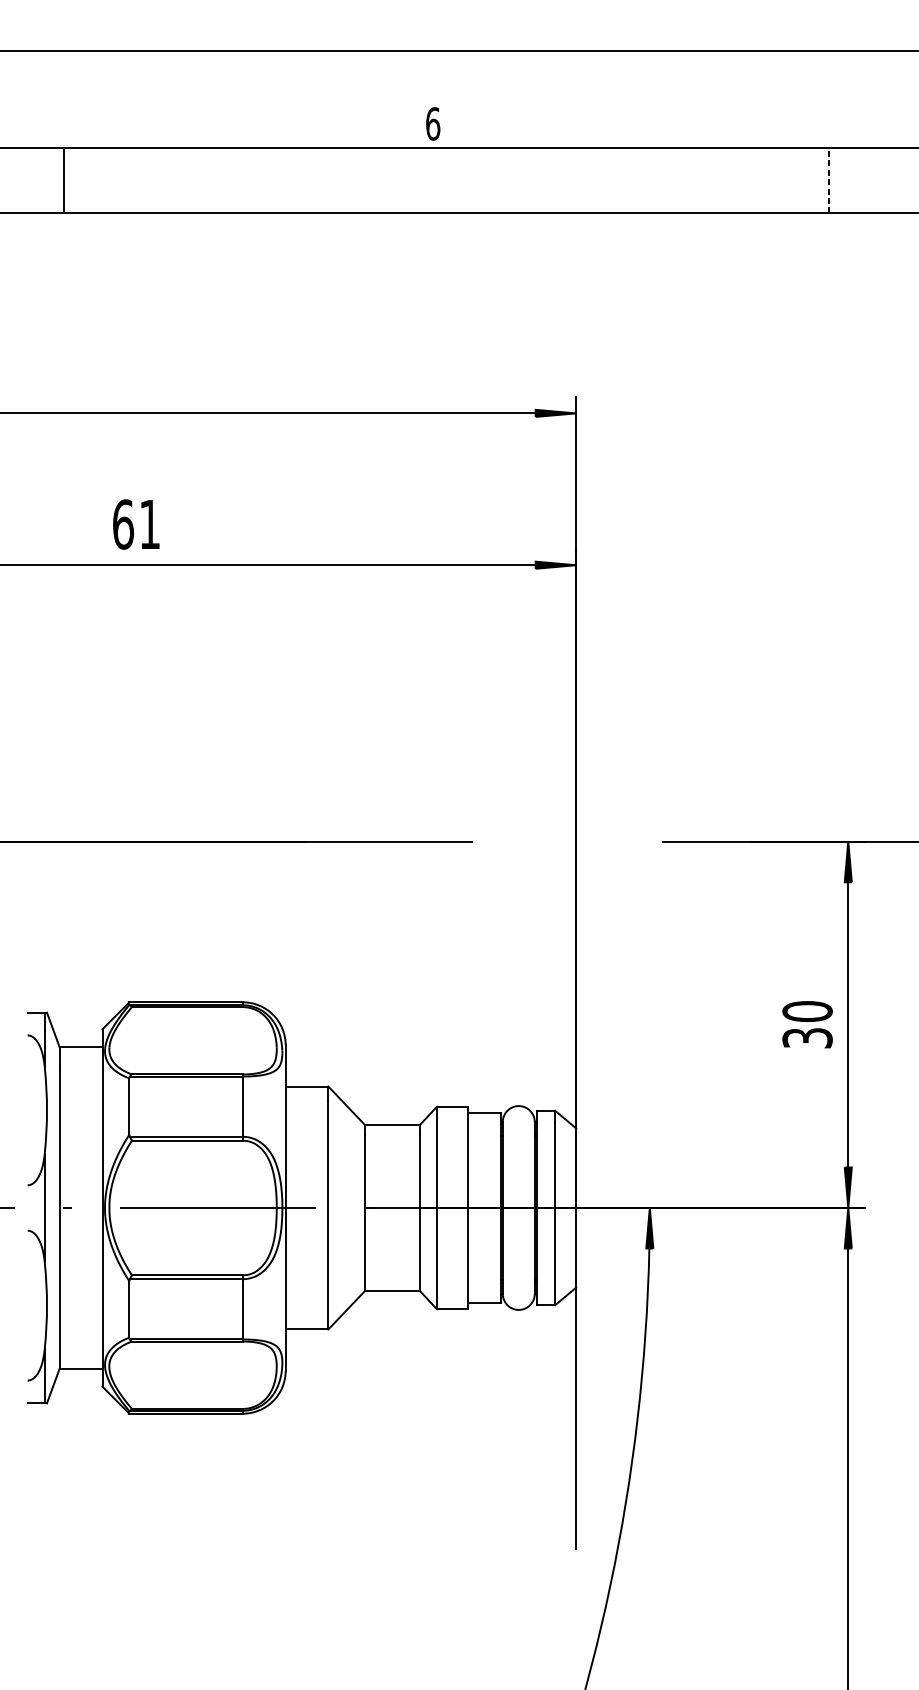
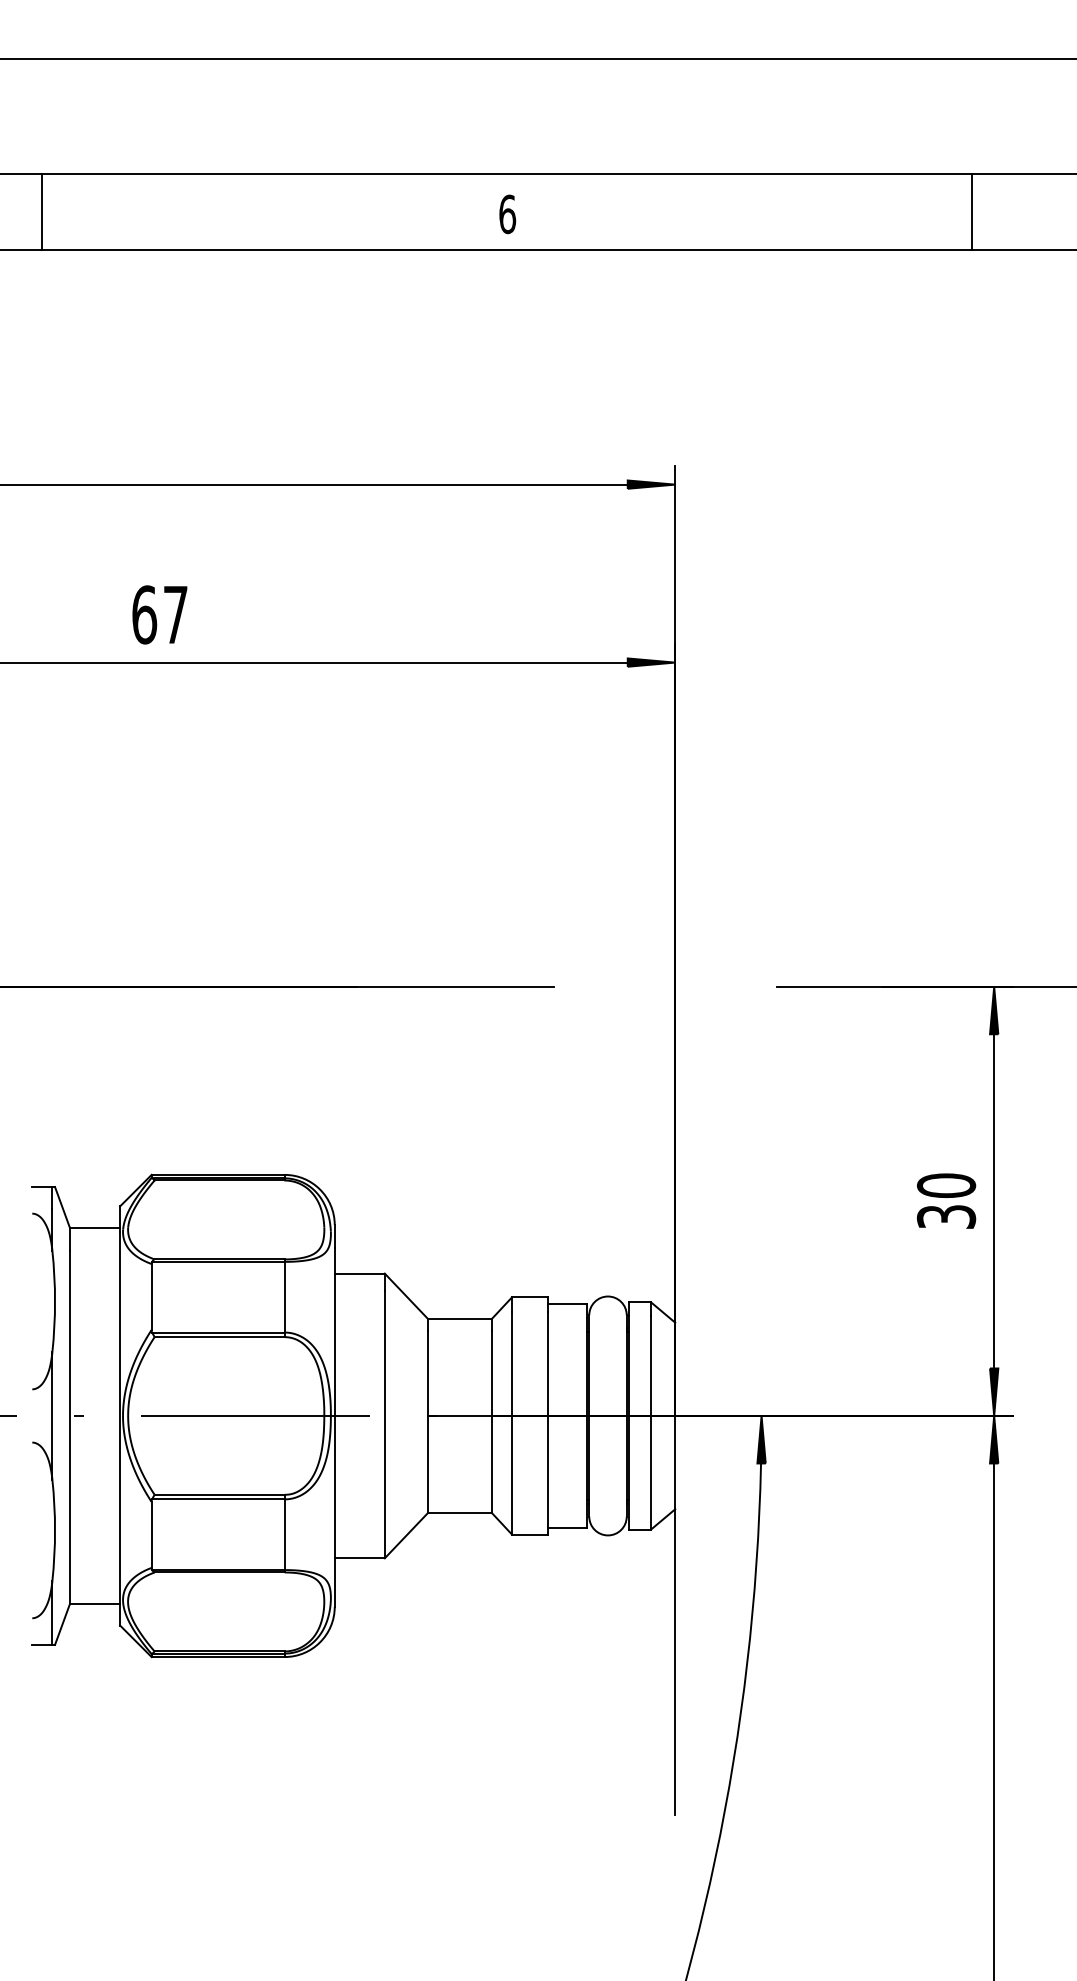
text: (433, 124) -> (507, 214), moved
line: (64, 180) -> (42, 211), moved
line: (829, 180) -> (972, 211), dashed -> solid
text: (149, 524) -> (175, 614), 61 -> 67

